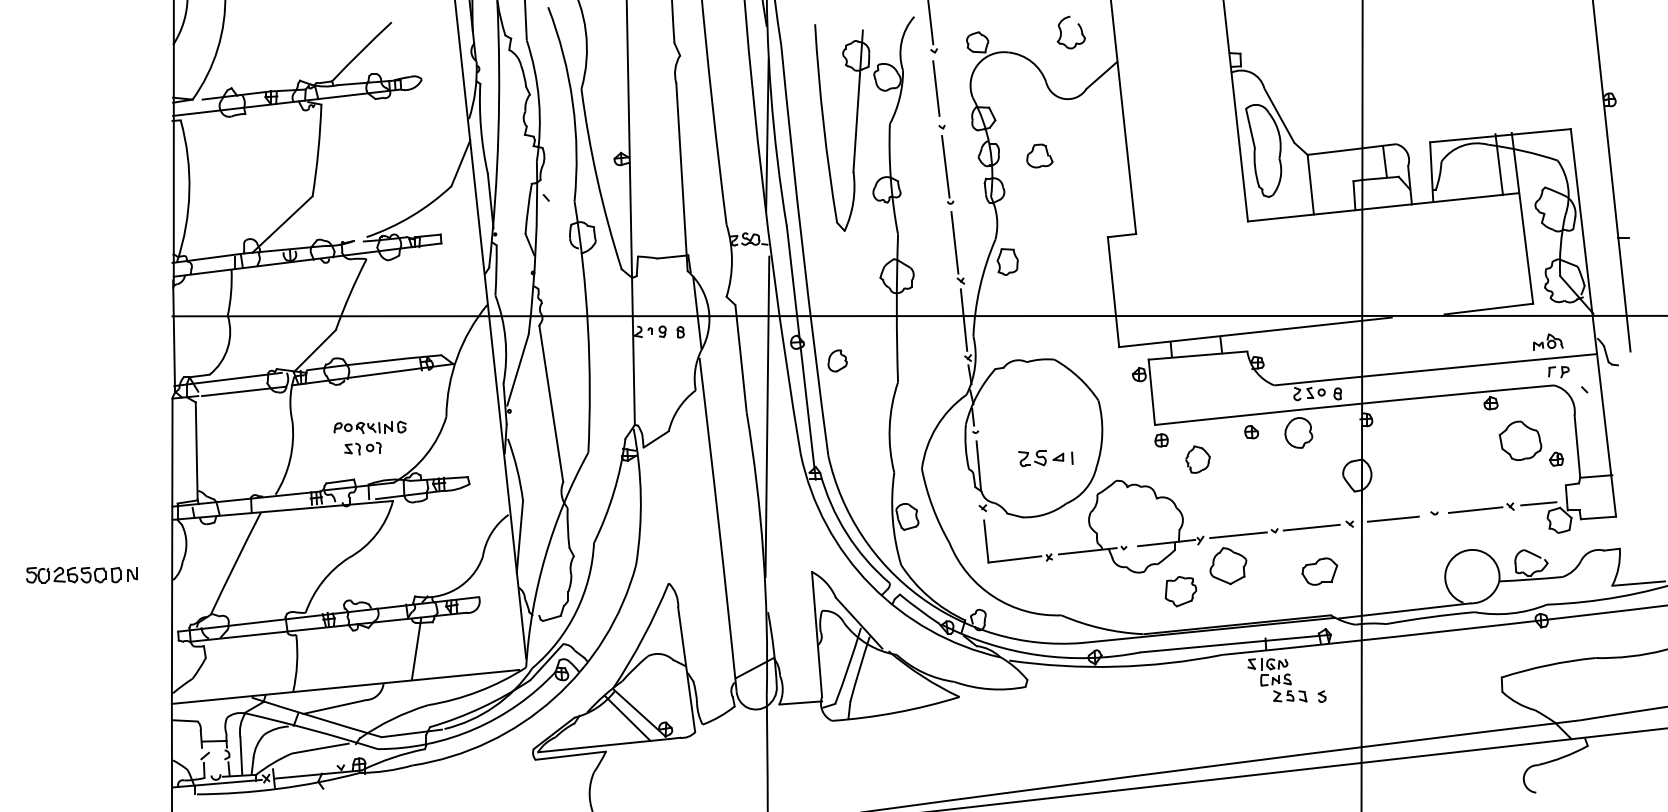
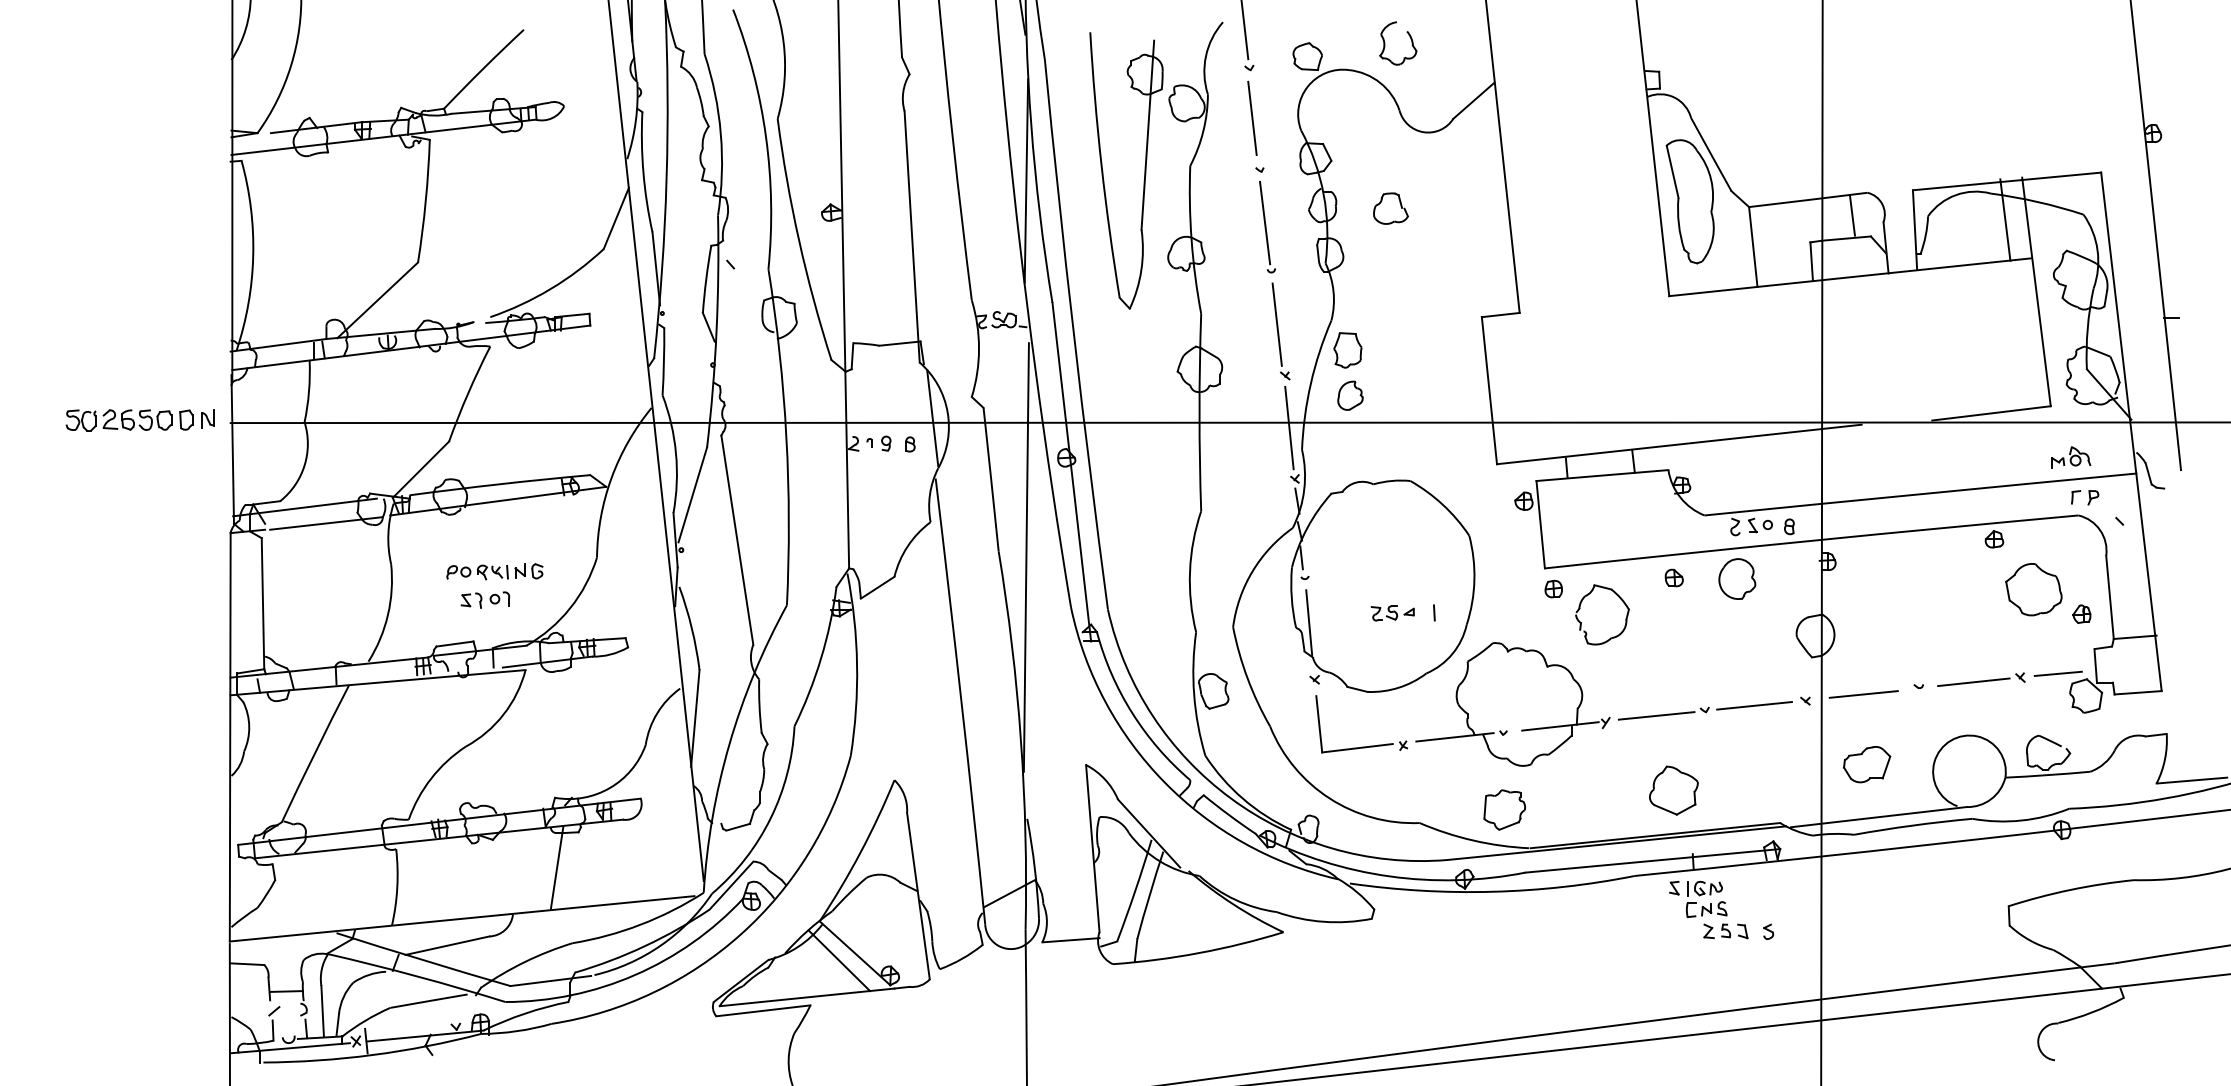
part: (1061, 32) -> (1385, 43), moved
part: (837, 360) -> (1350, 395), moved
part: (1041, 458) -> (1393, 613), size x0.71
part: (1197, 459) -> (1601, 614), size x1.67
part: (1228, 566) -> (1673, 791), moved
part: (1319, 571) -> (1866, 764), moved
part: (81, 574) -> (139, 419), moved
part: (1180, 591) -> (1504, 809), moved

